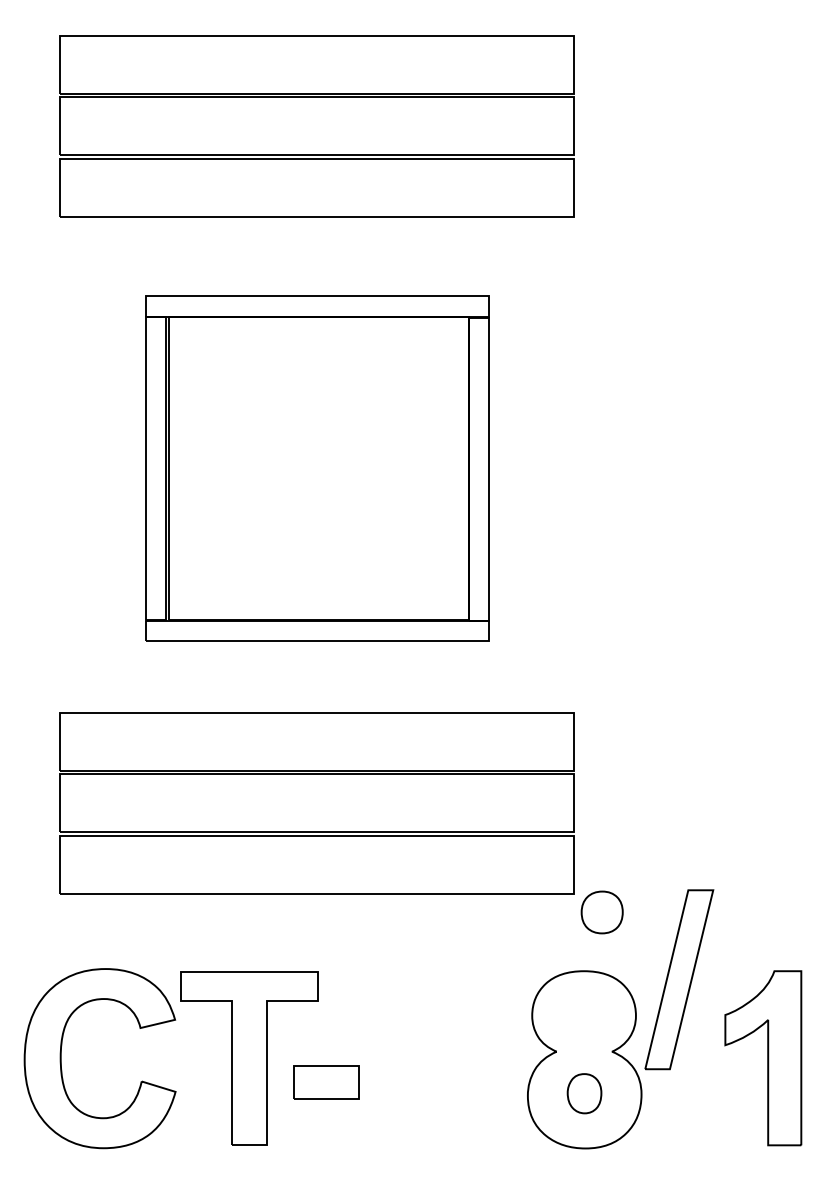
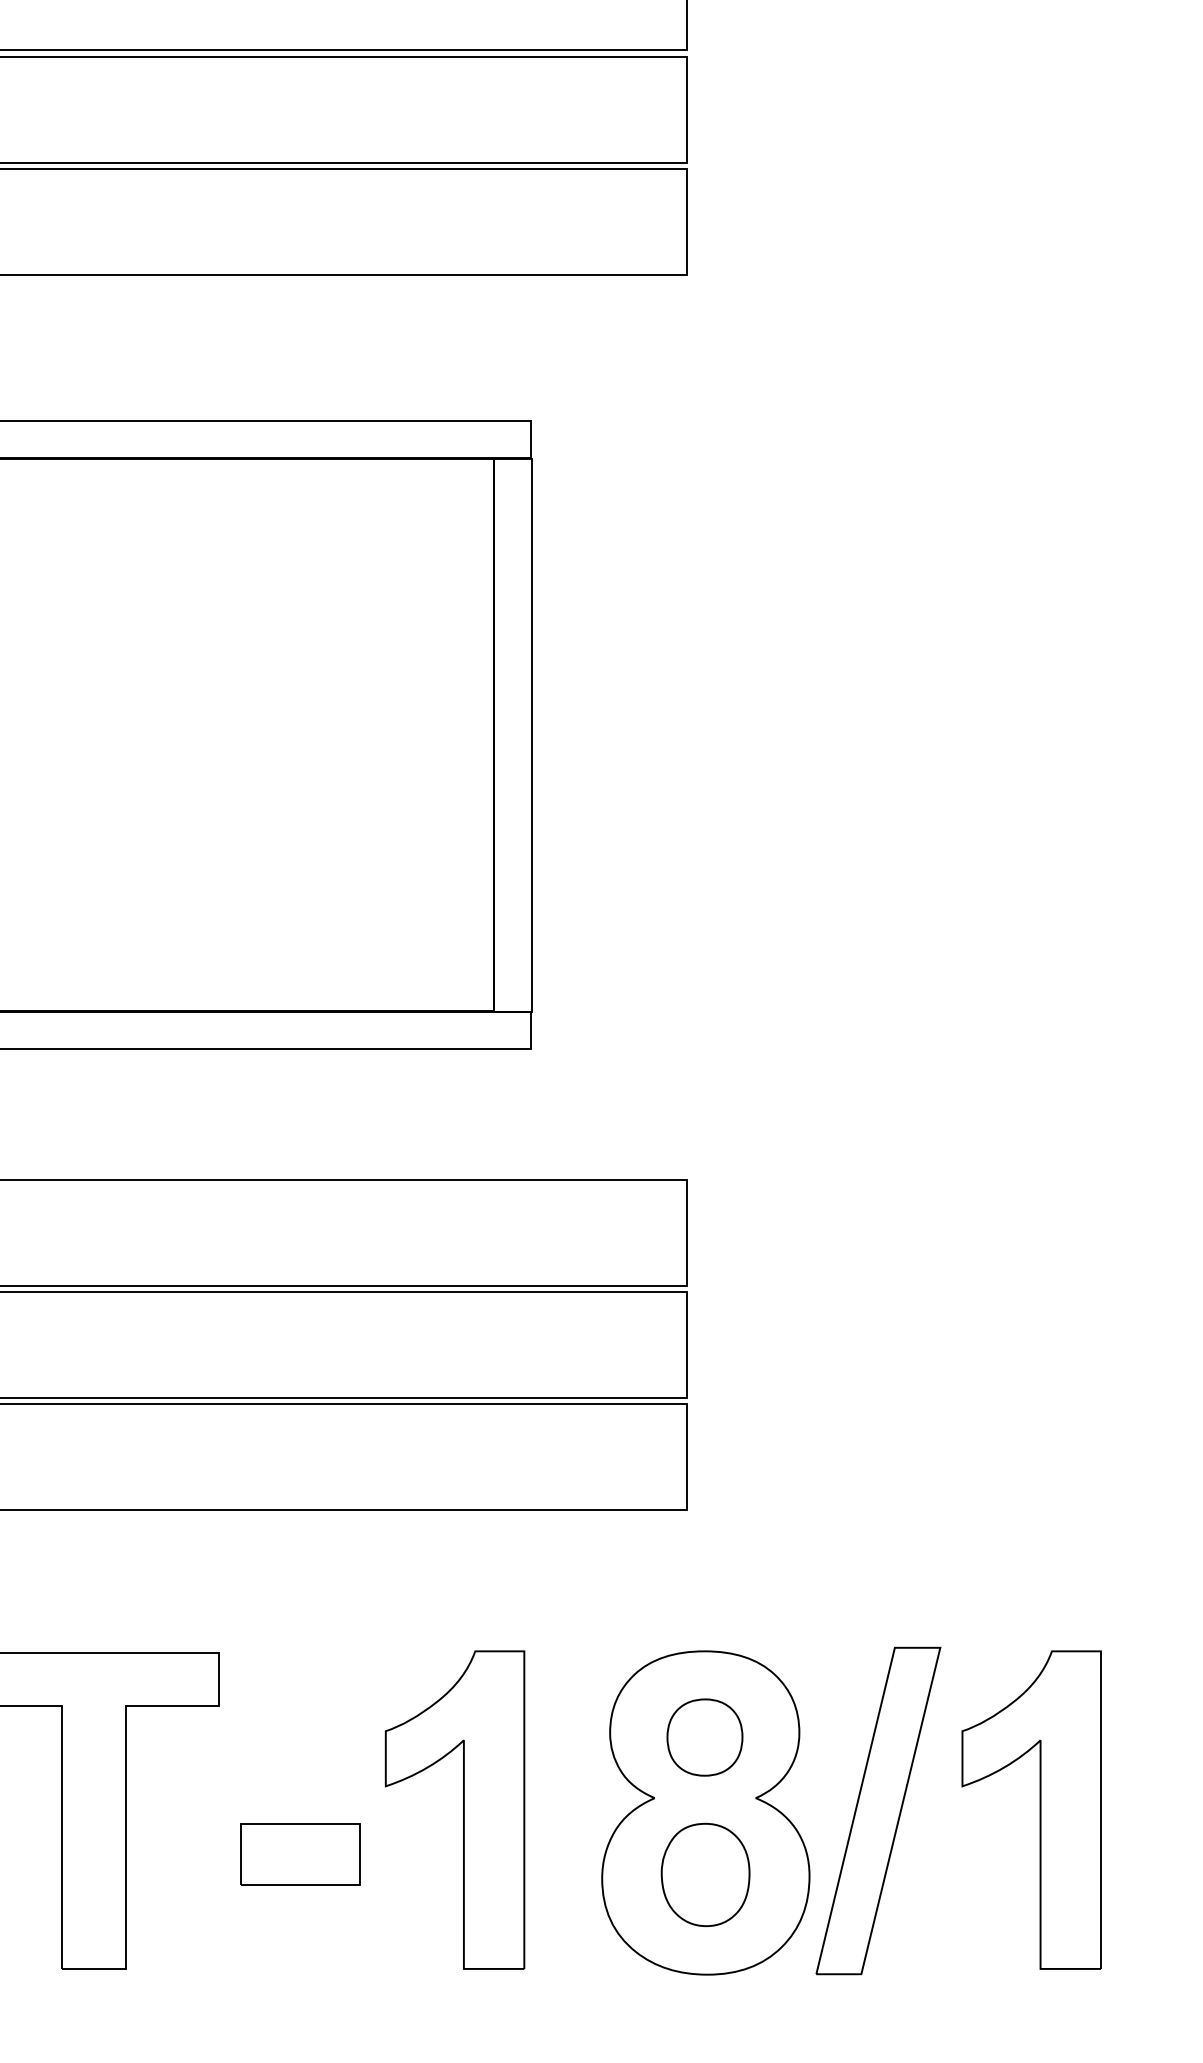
part: (601, 912) -> (703, 1737), moved
part: (679, 979) -> (878, 1810), moved
part: (447, 1058) -> (455, 1810), added
part: (326, 1082) -> (300, 1854), moved
part: (584, 1093) -> (705, 1874), size x1.43

